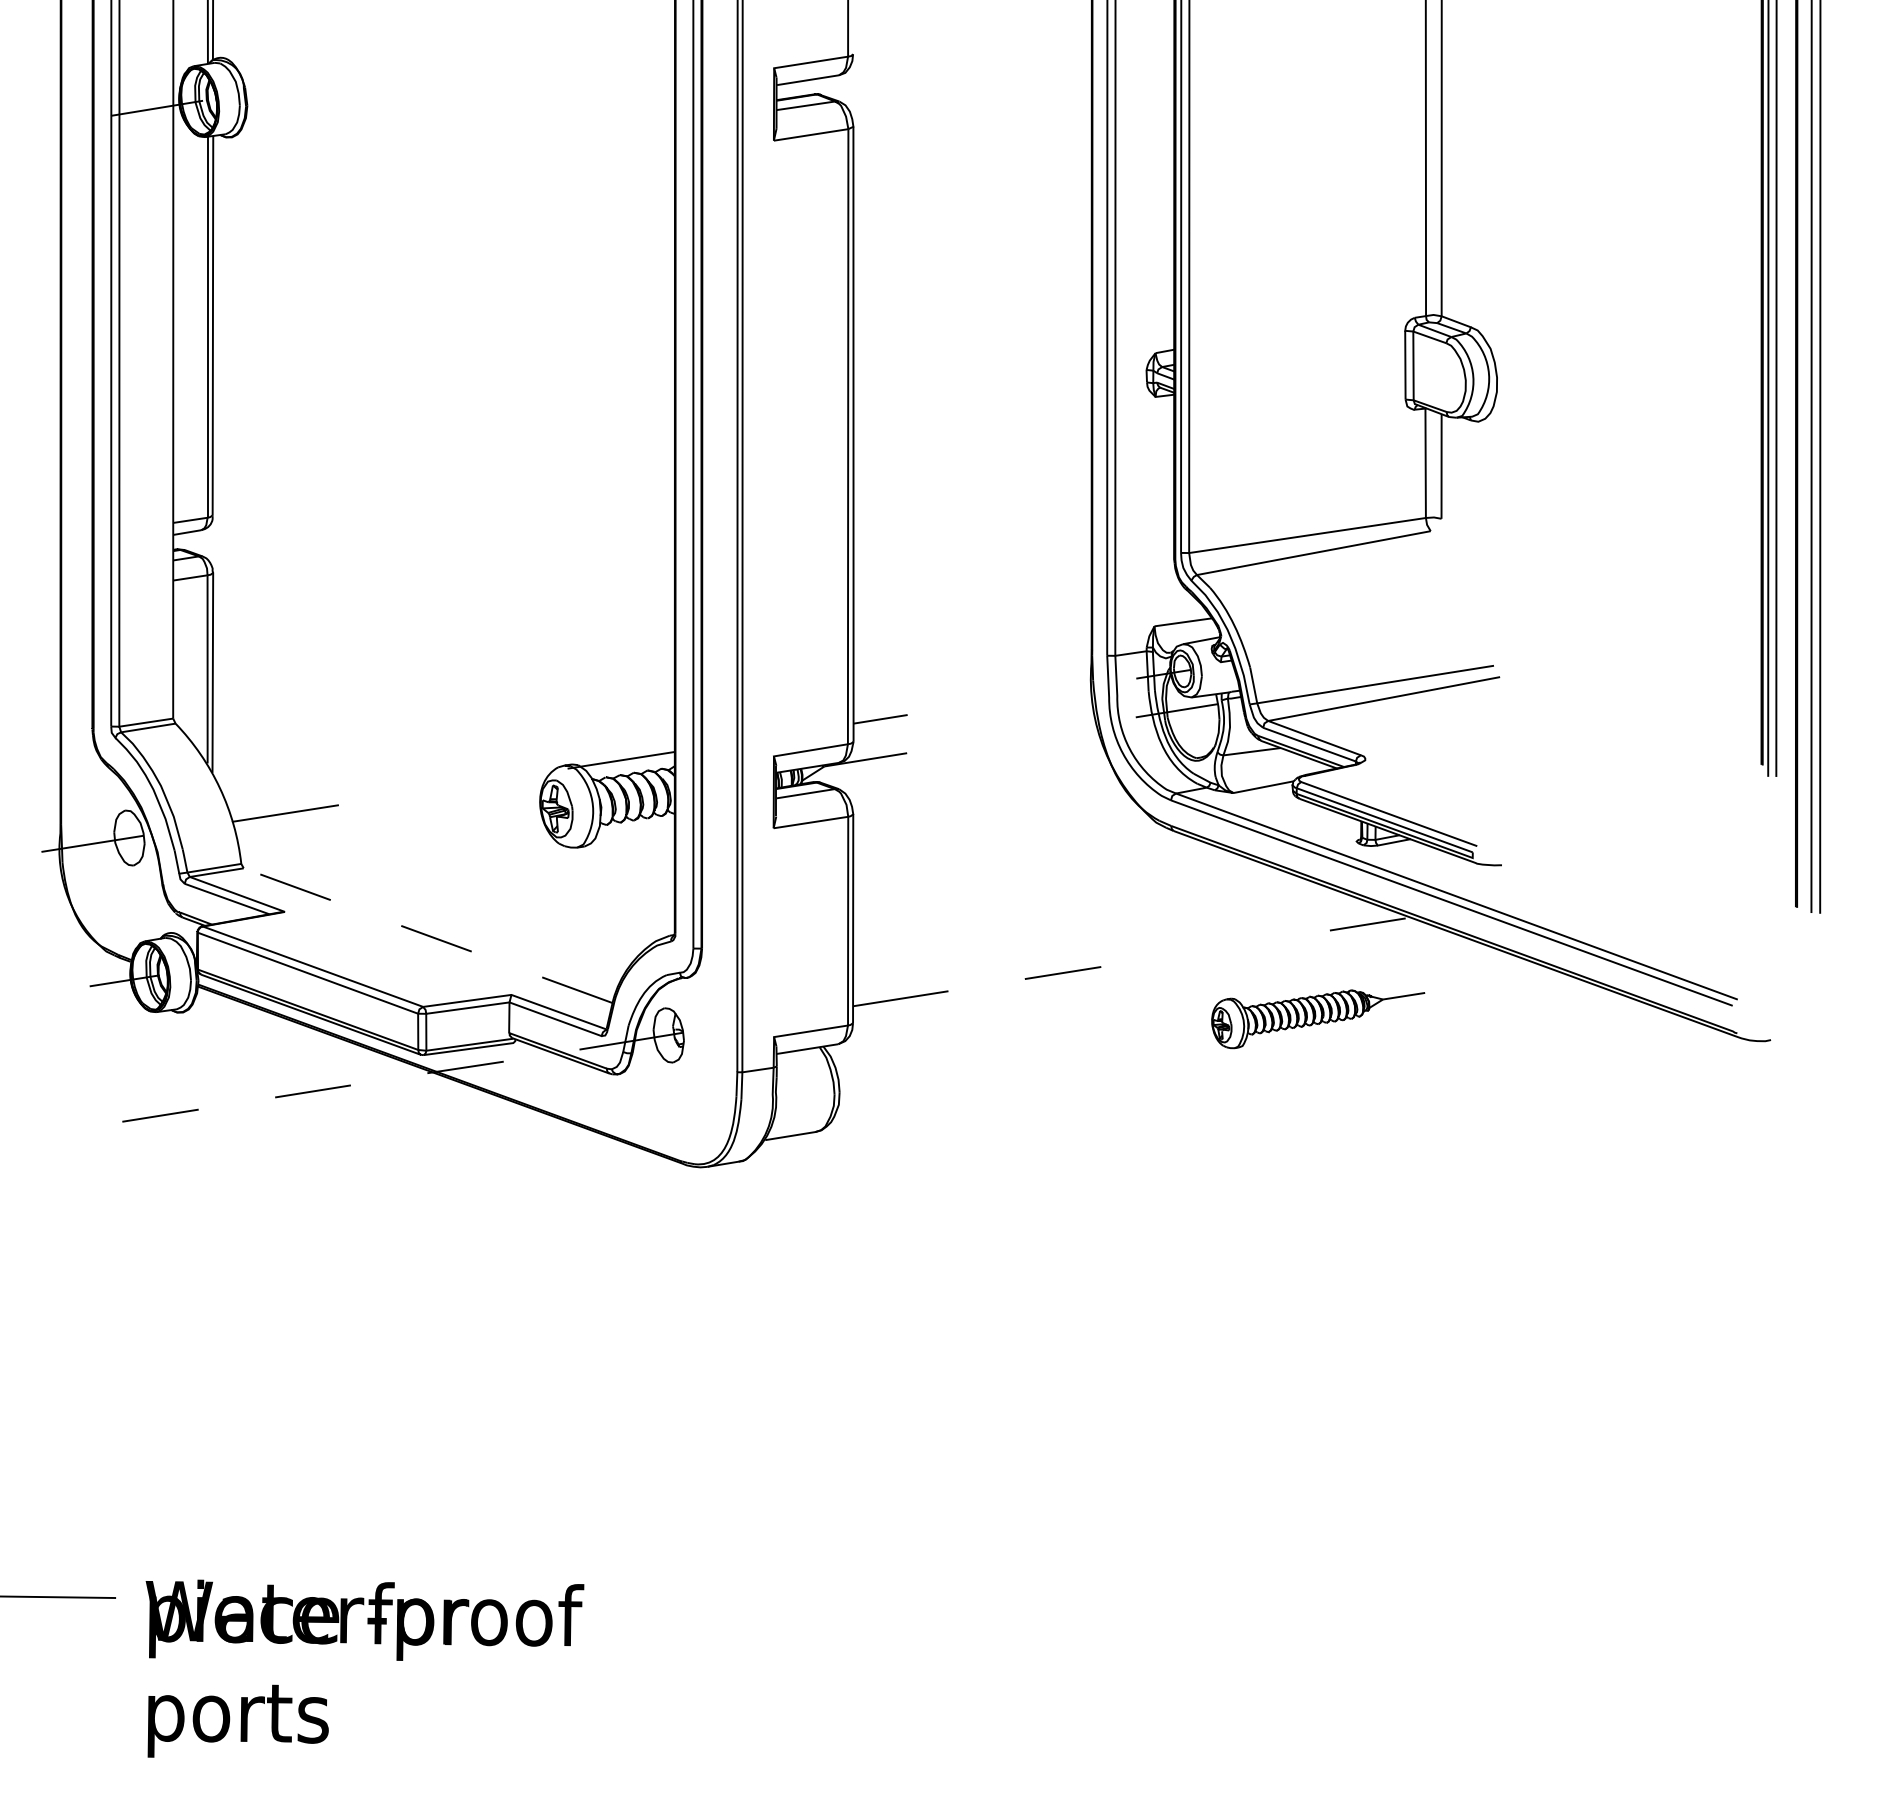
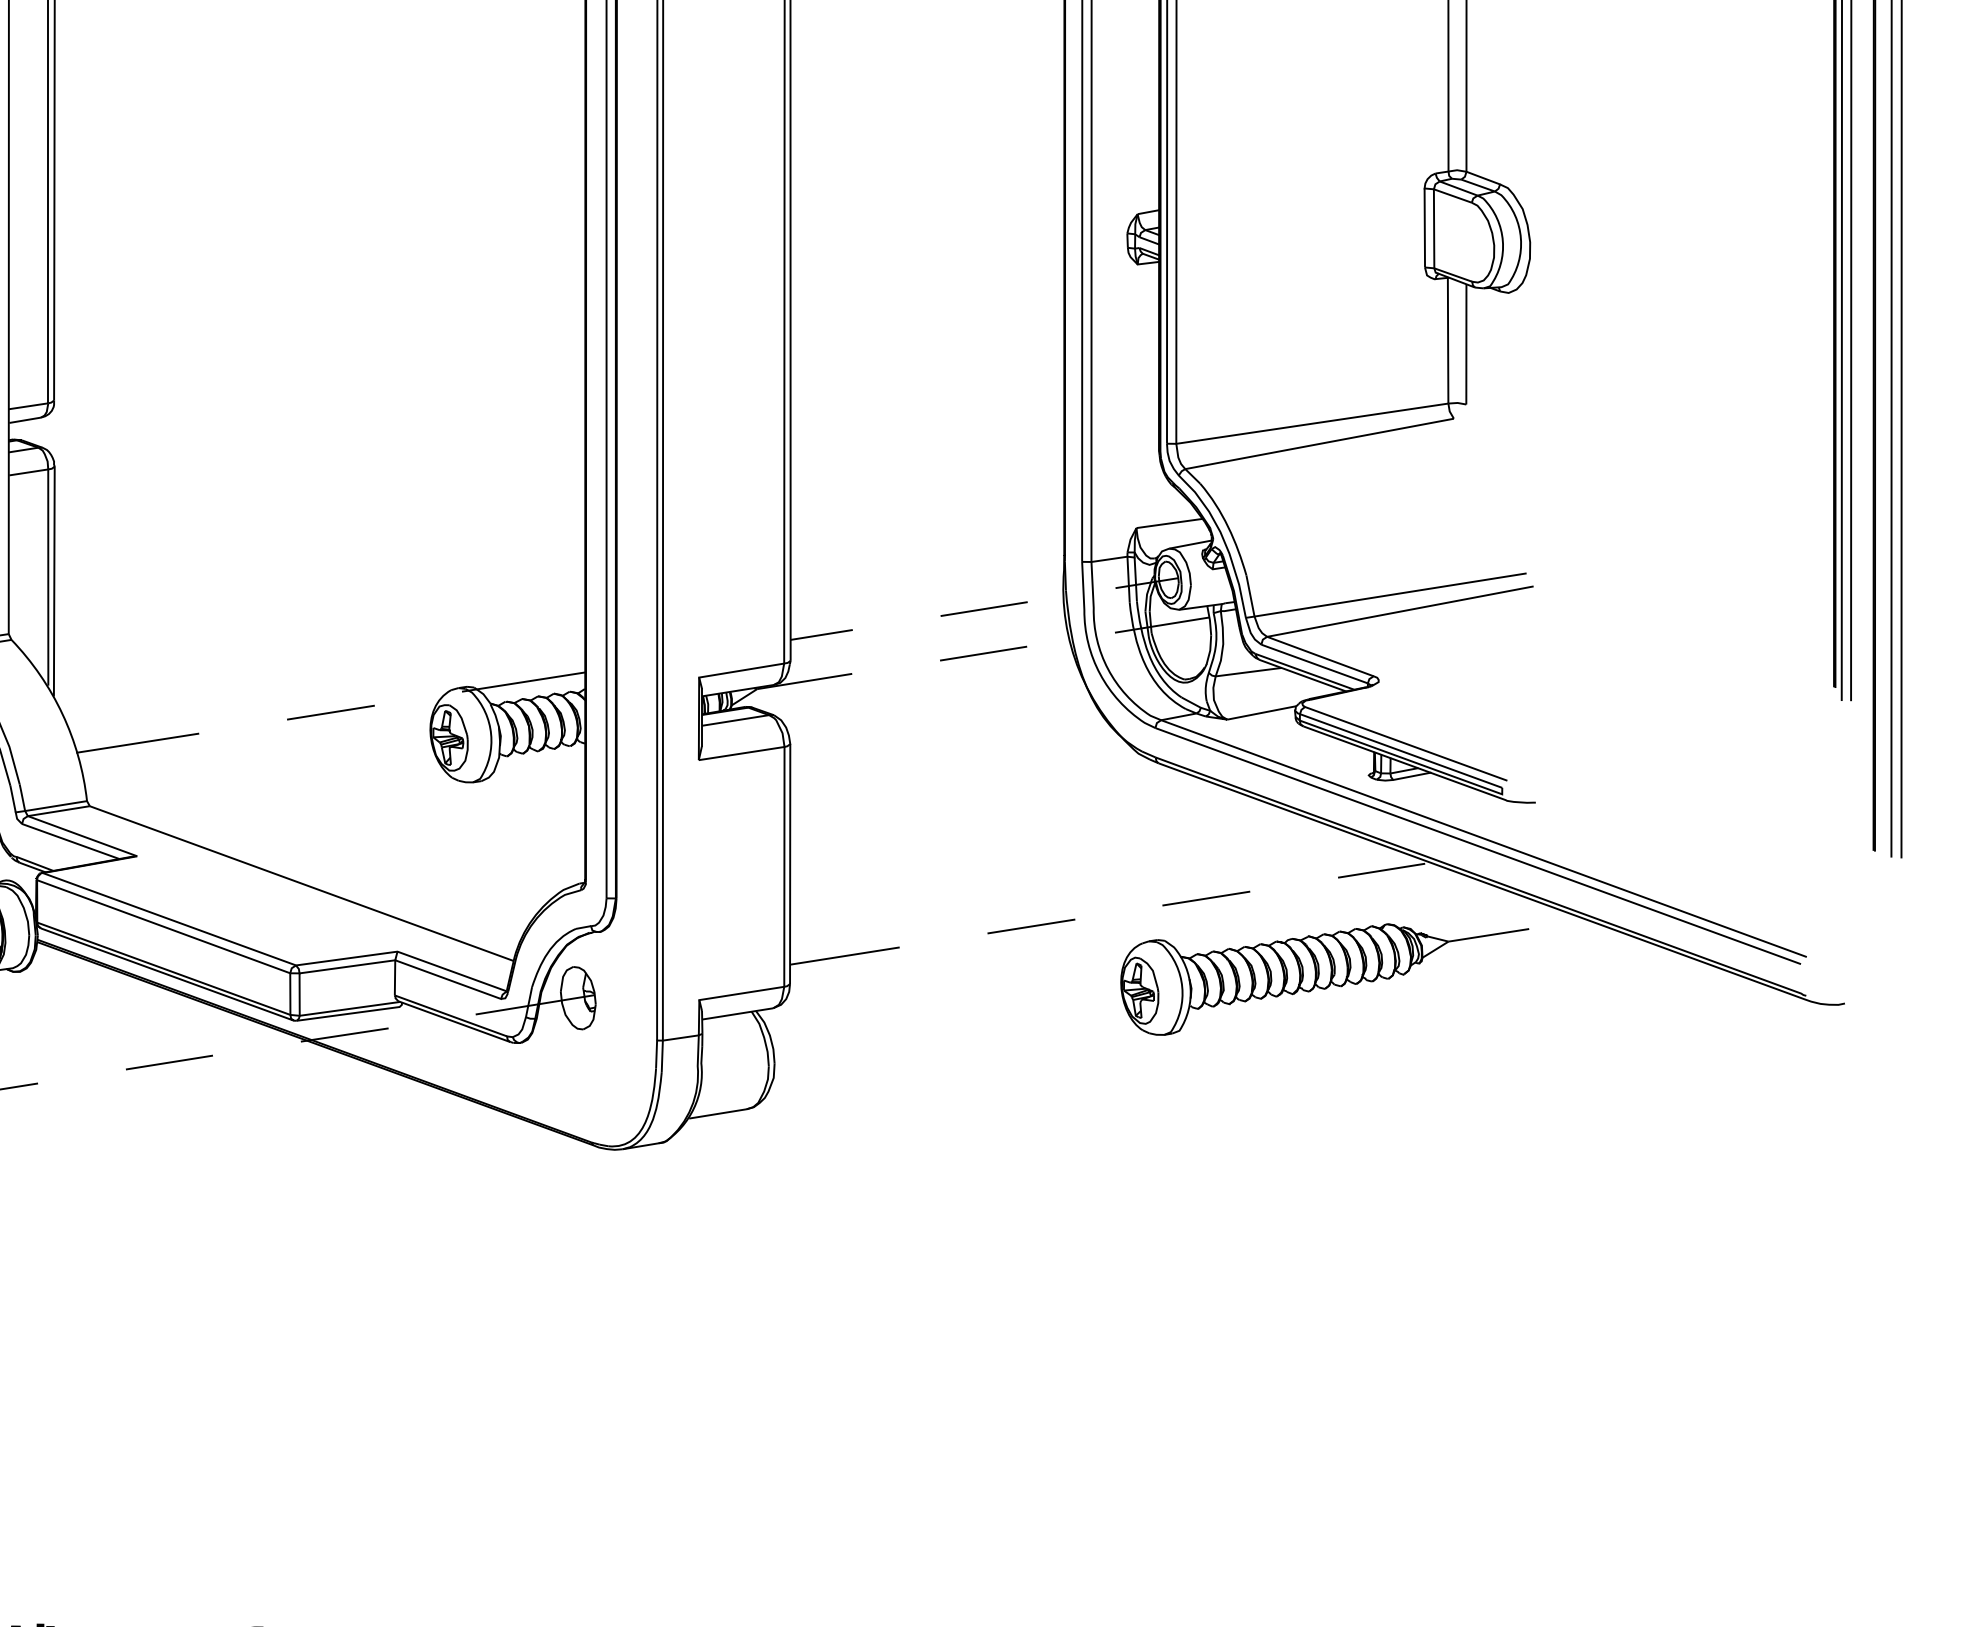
line: (1021, 696) -> (983, 608), added
line: (1021, 735) -> (983, 653), added
line: (453, 786) -> (330, 712), added
line: (427, 935) -> (301, 883), dashed -> solid
line: (1215, 948) -> (1206, 898), added
part: (1318, 1019) -> (1324, 979), size x1.67

